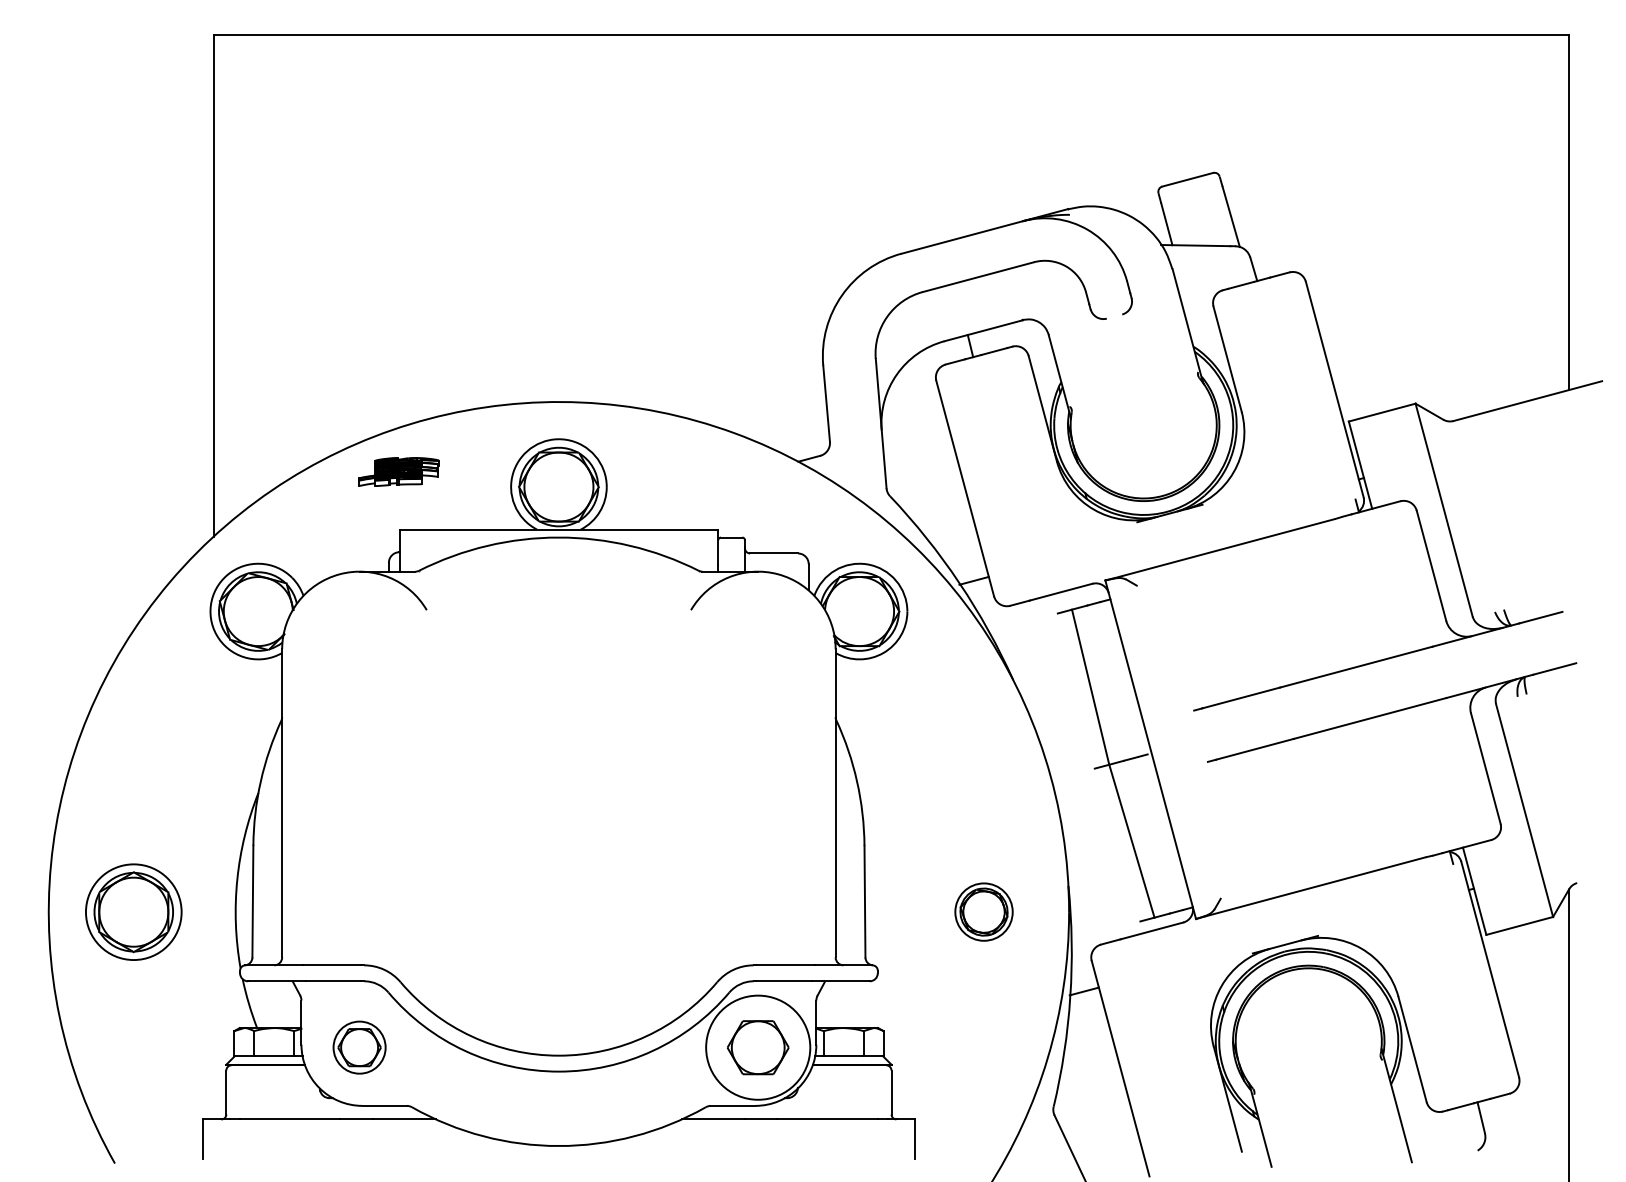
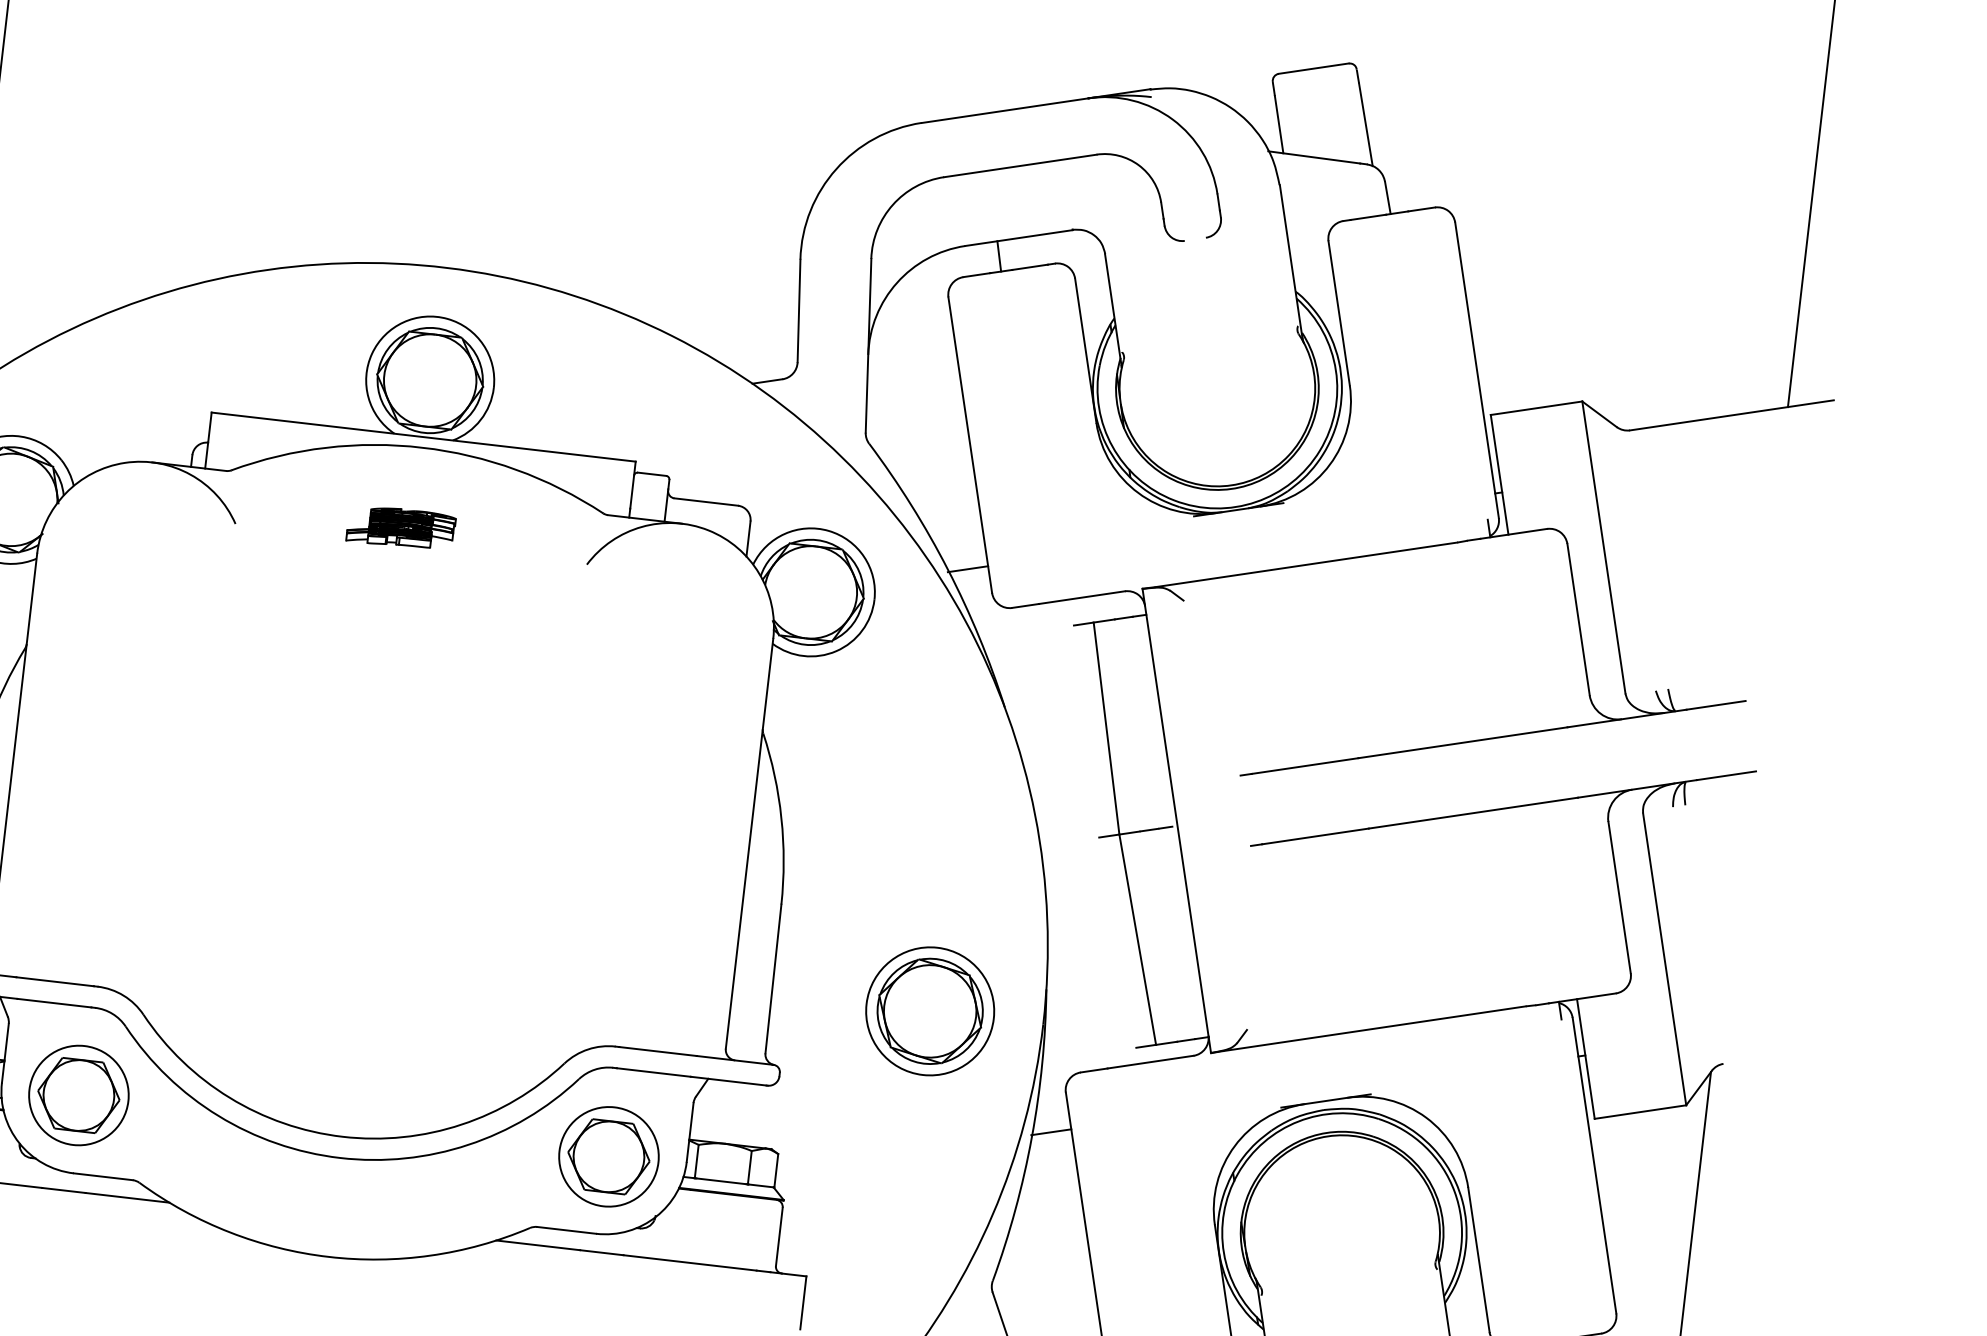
part: (398, 471) -> (400, 527), moved
part: (983, 911) -> (929, 1010), size x1.67
part: (359, 1047) -> (78, 1095), size x1.43
circle: (758, 1047) -> (609, 1156), size x0.71

